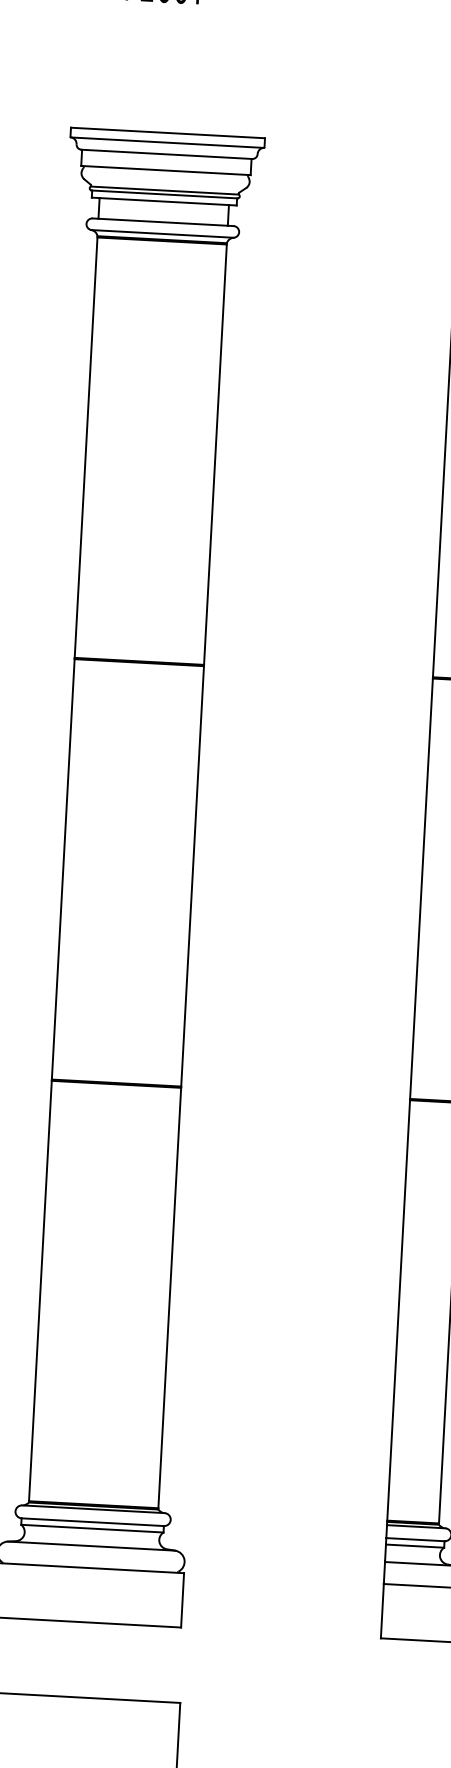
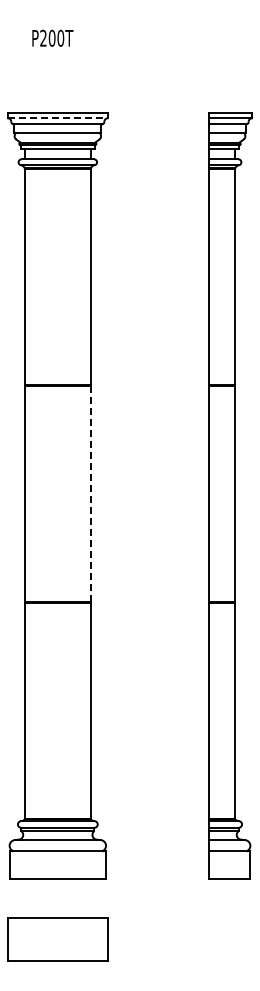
line: (166, 142) -> (57, 118), solid -> dashed
line: (193, 877) -> (91, 494), solid -> dashed

